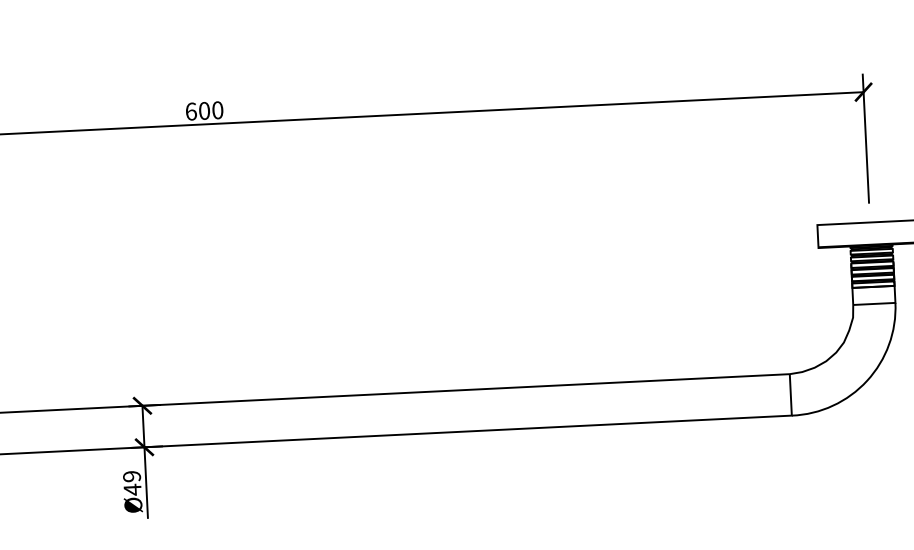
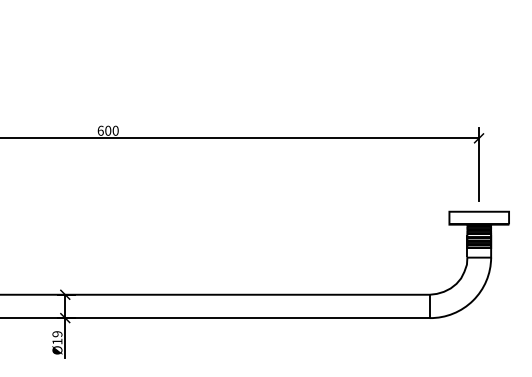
text: (132, 489) -> (57, 341), Ø49 -> Ø19

